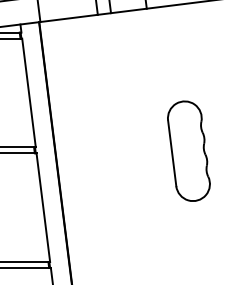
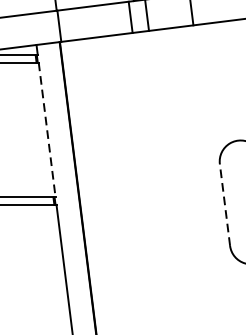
line: (29, 92) -> (47, 129), solid -> dashed
line: (172, 152) -> (225, 203), solid -> dashed

